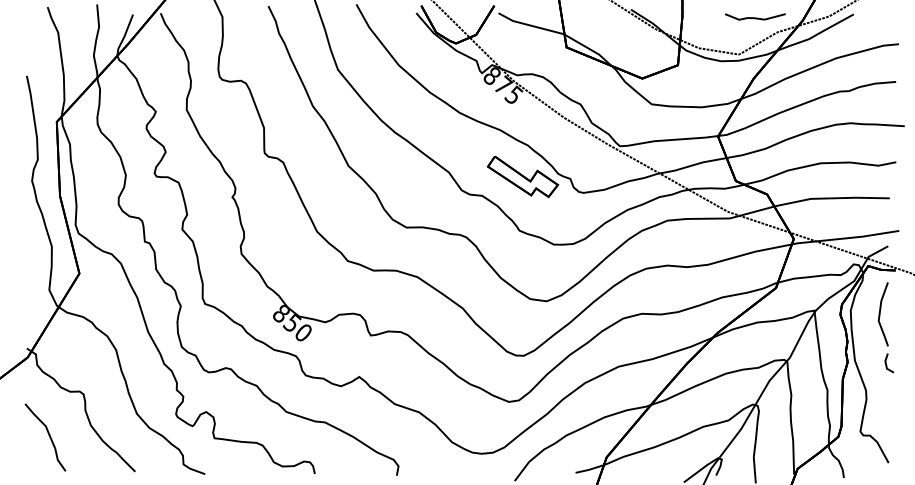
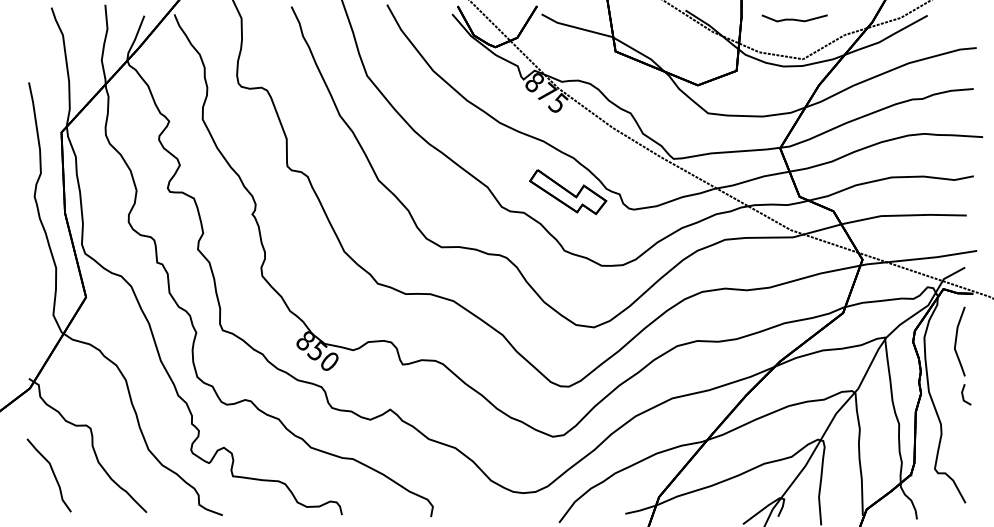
part: (755, 17) -> (794, 18), moved

